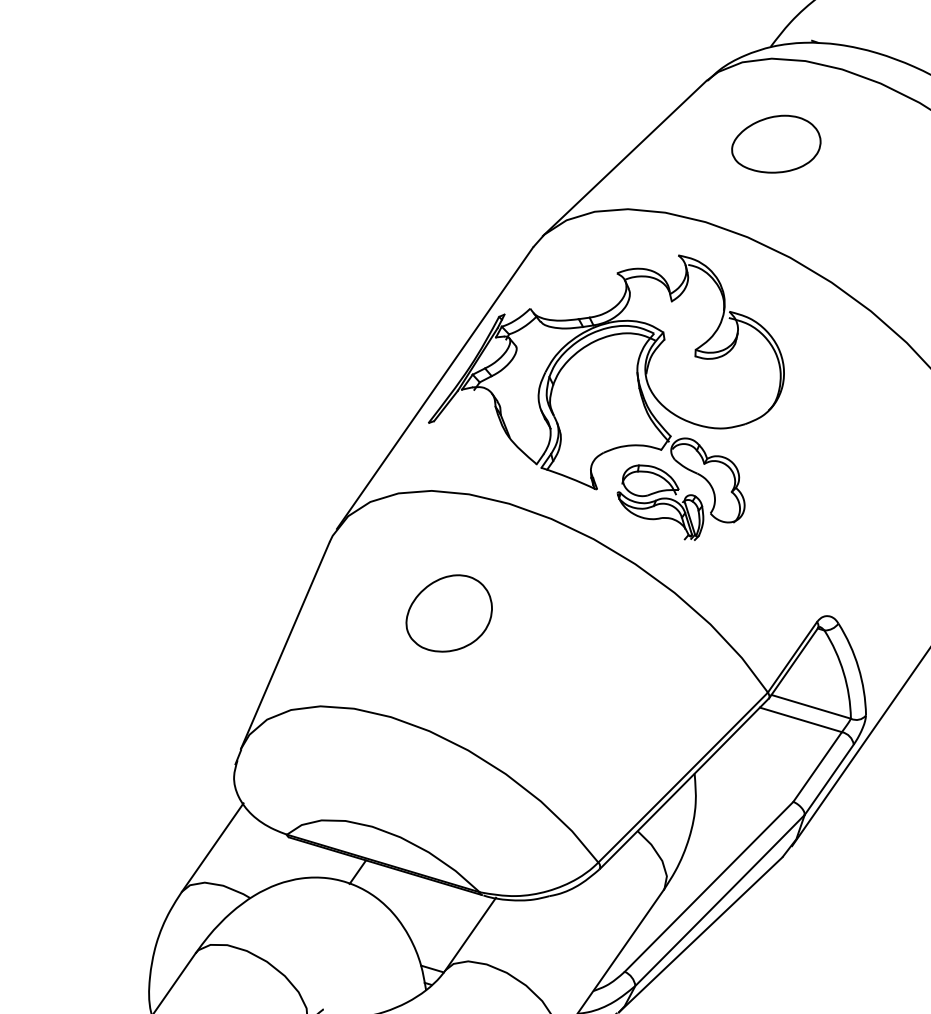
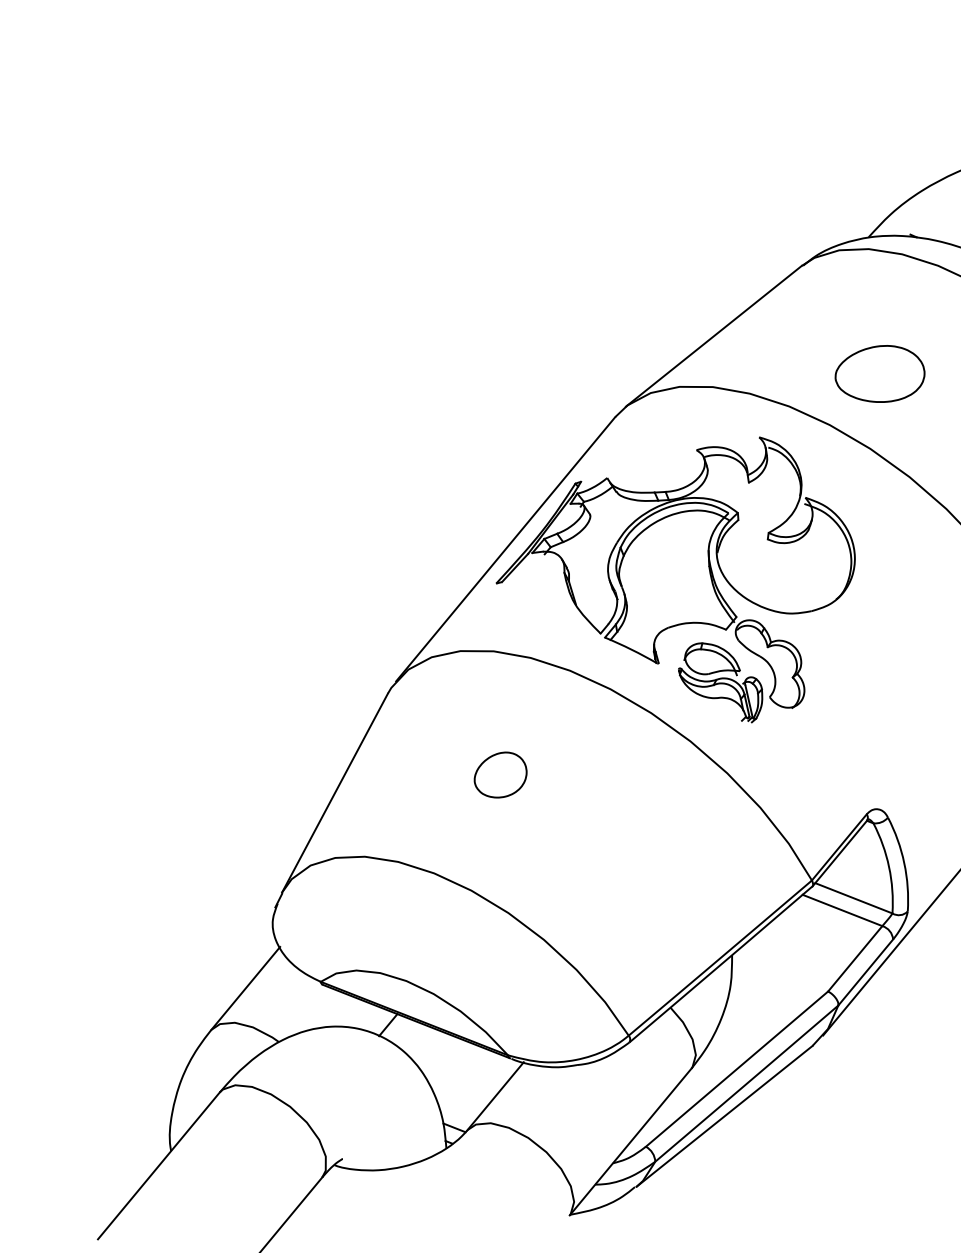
part: (775, 144) -> (879, 373), moved
part: (448, 613) -> (500, 774), size x0.6

